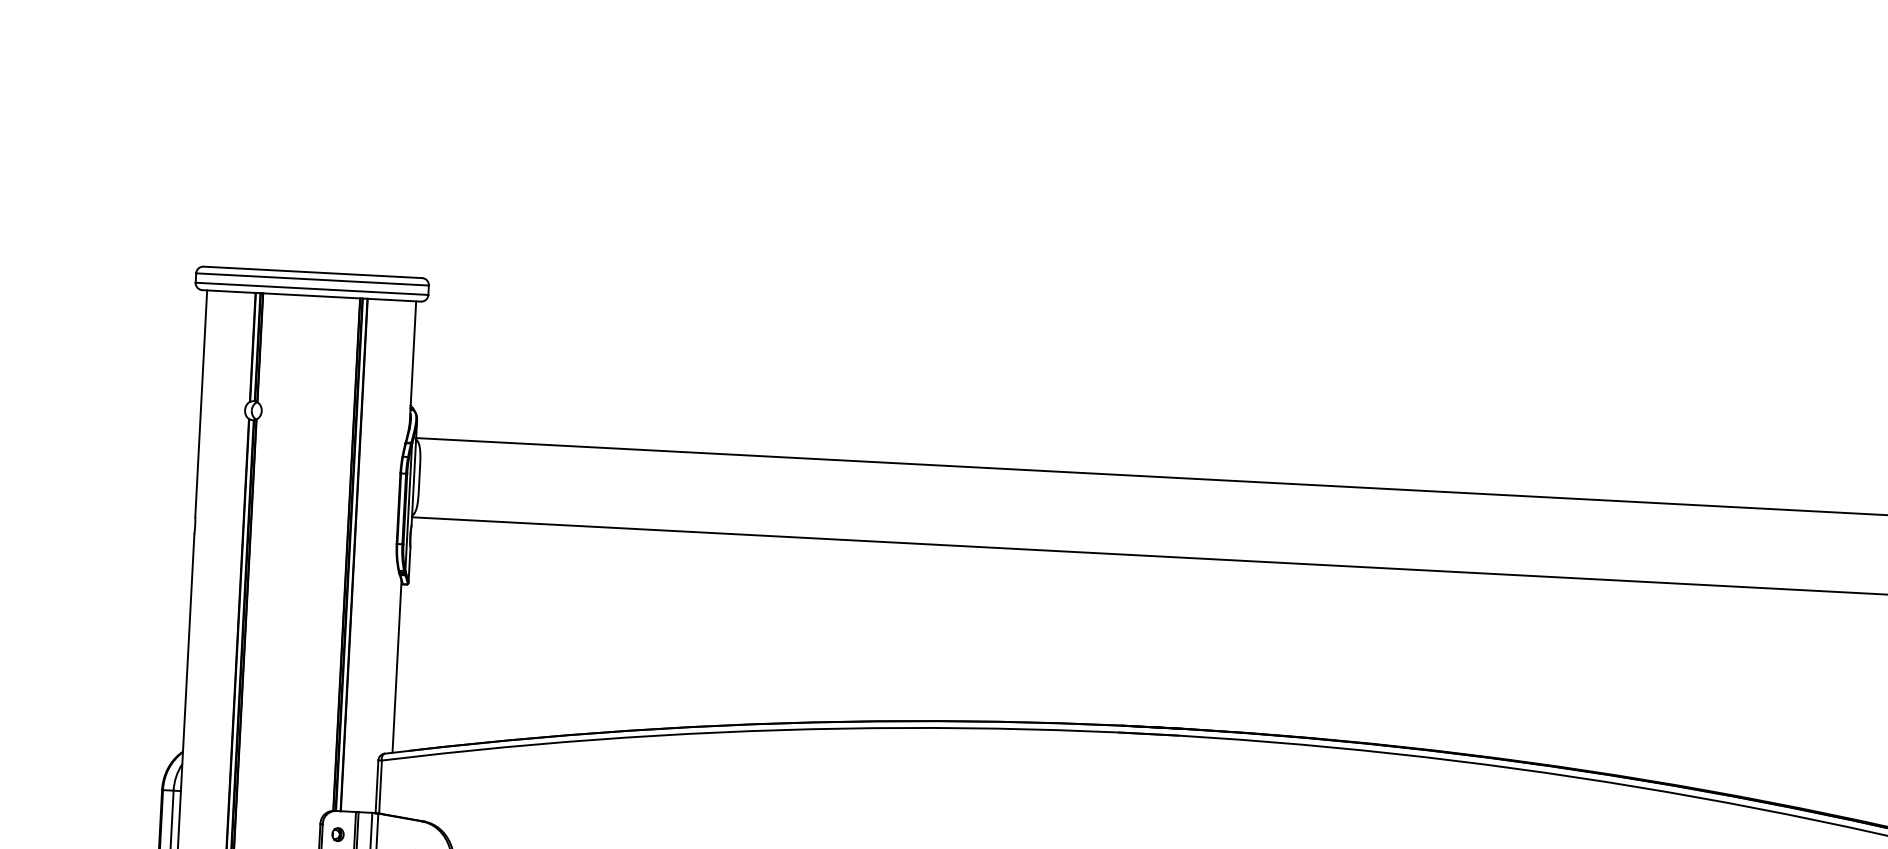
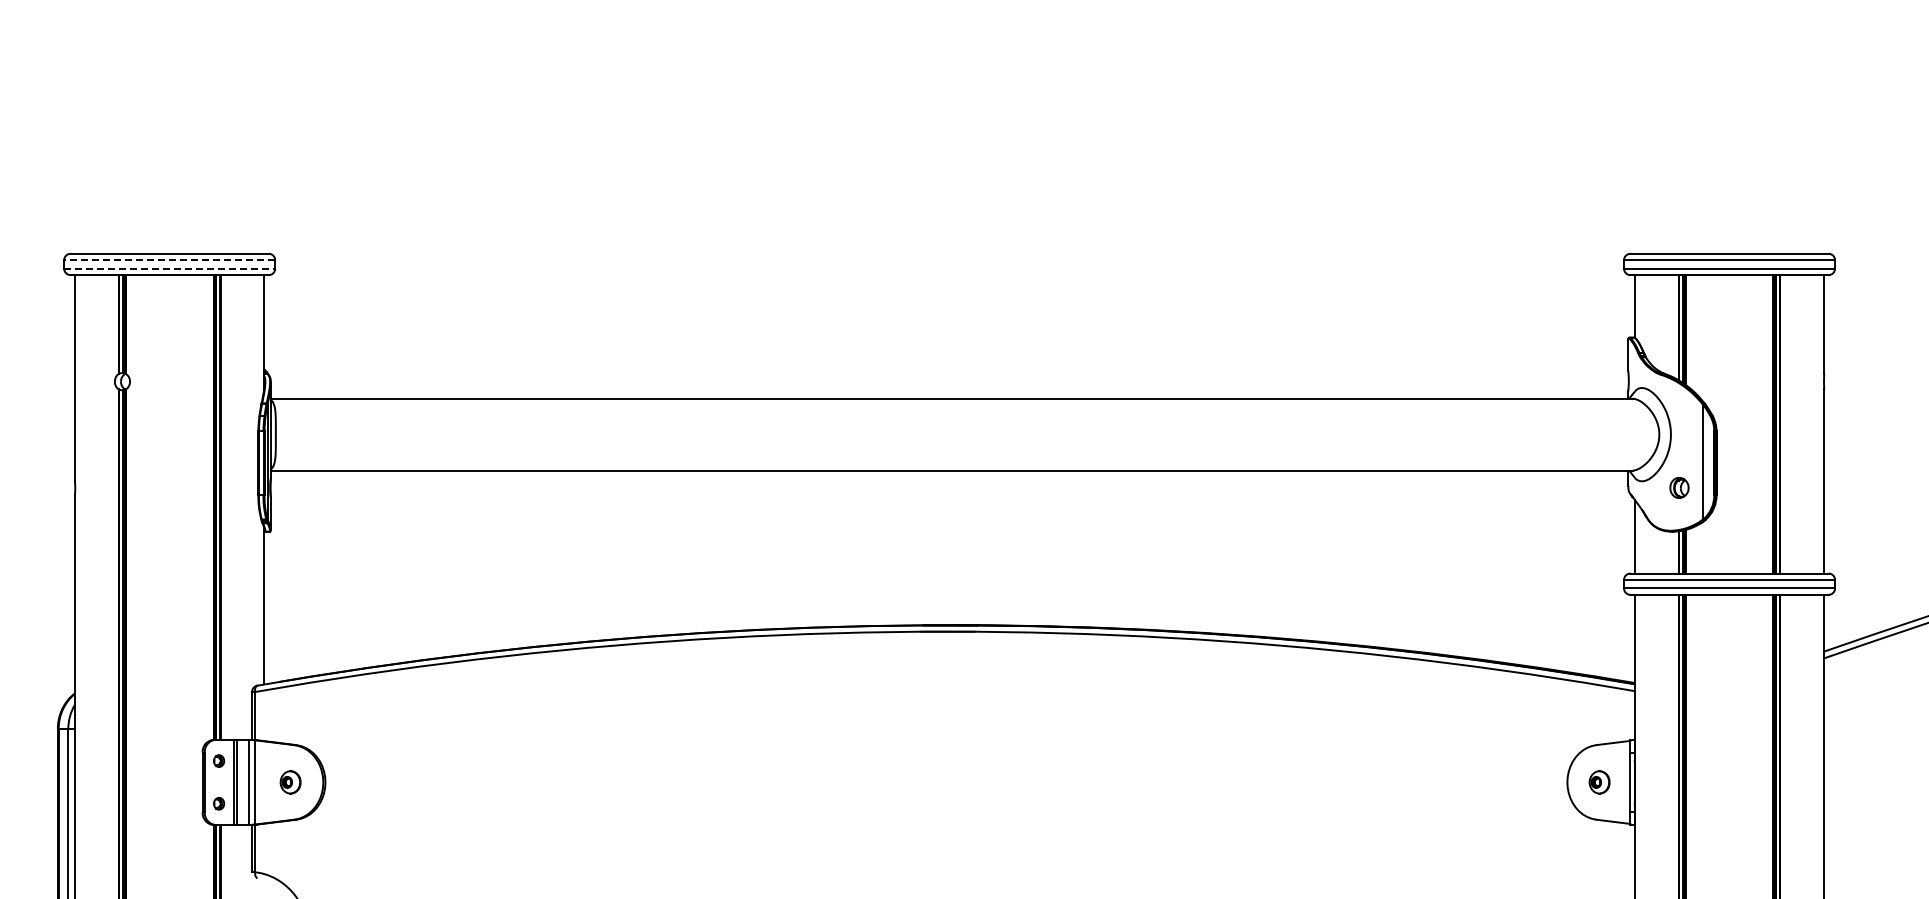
line: (312, 279) -> (169, 260), solid -> dashed
line: (311, 288) -> (169, 268), solid -> dashed

